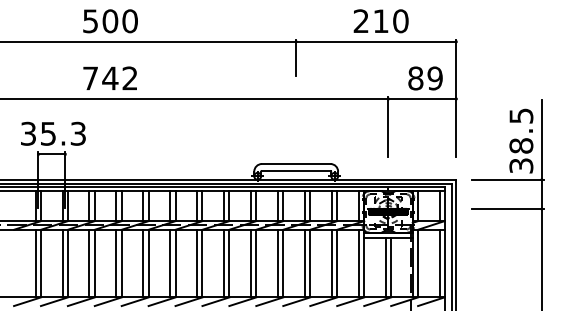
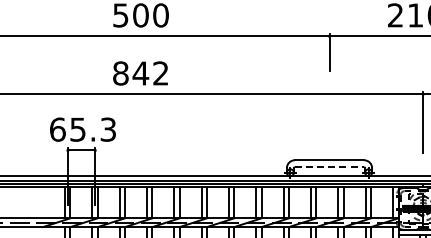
text: (90, 78) -> (120, 73), 742 -> 842
text: (28, 133) -> (57, 129), 35.3 -> 65.3
line: (296, 170) -> (329, 166), solid -> dashed

